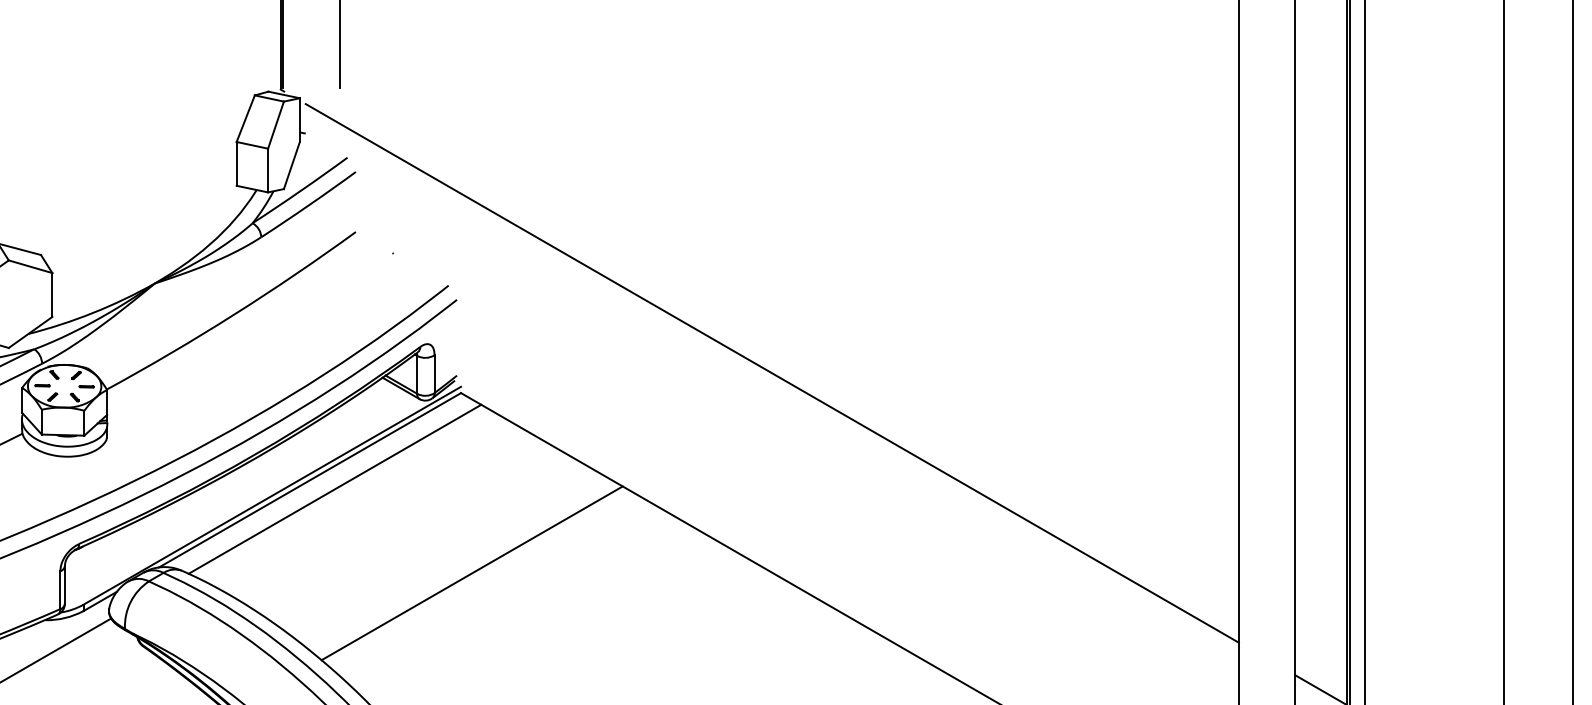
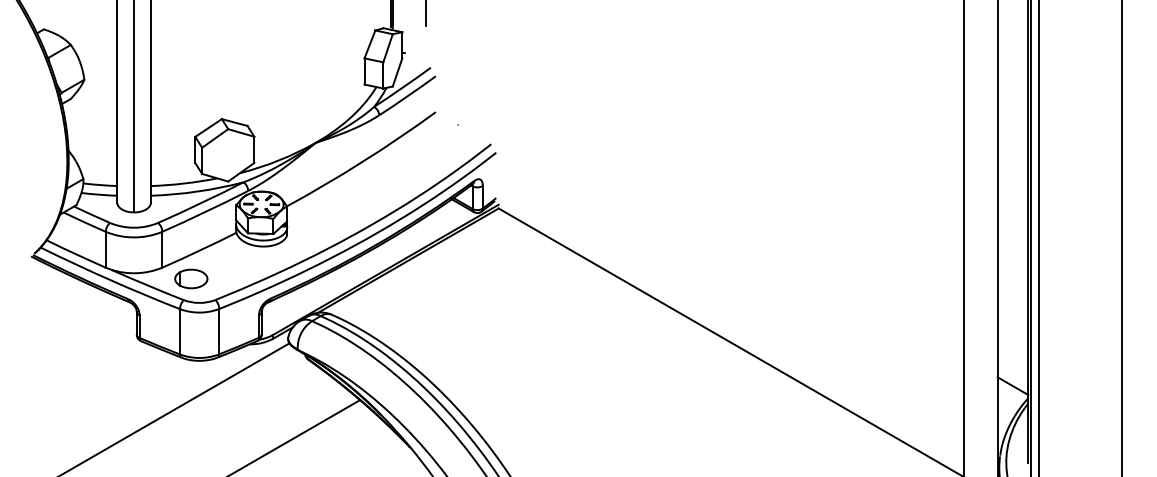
line: (771, 373) -> (684, 196), removed
line: (333, 488) -> (422, 265), removed
line: (472, 573) -> (505, 316), removed

